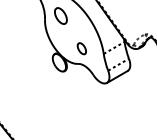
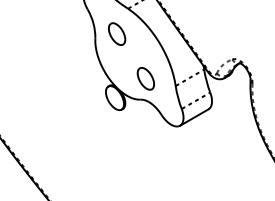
part: (81, 48) -> (145, 78), size x1.43

